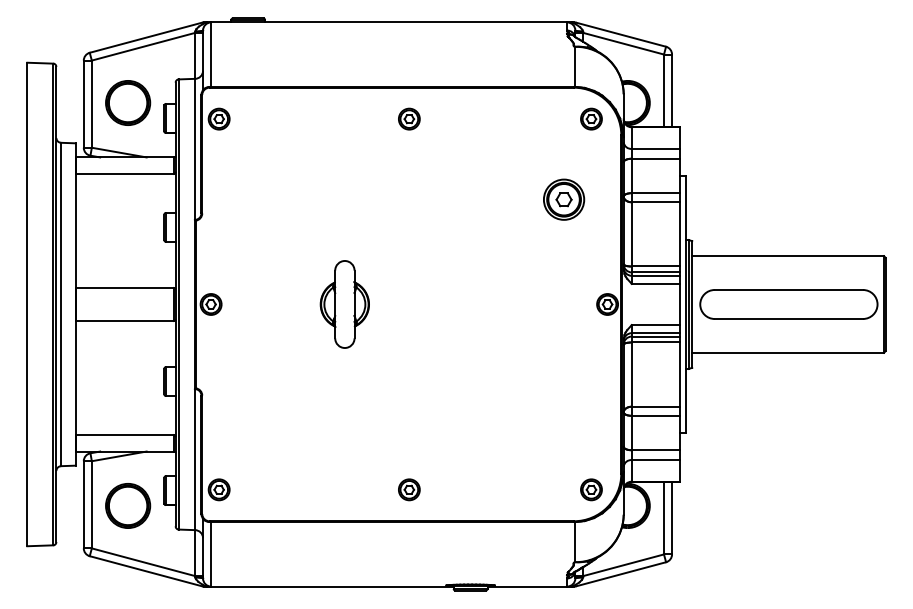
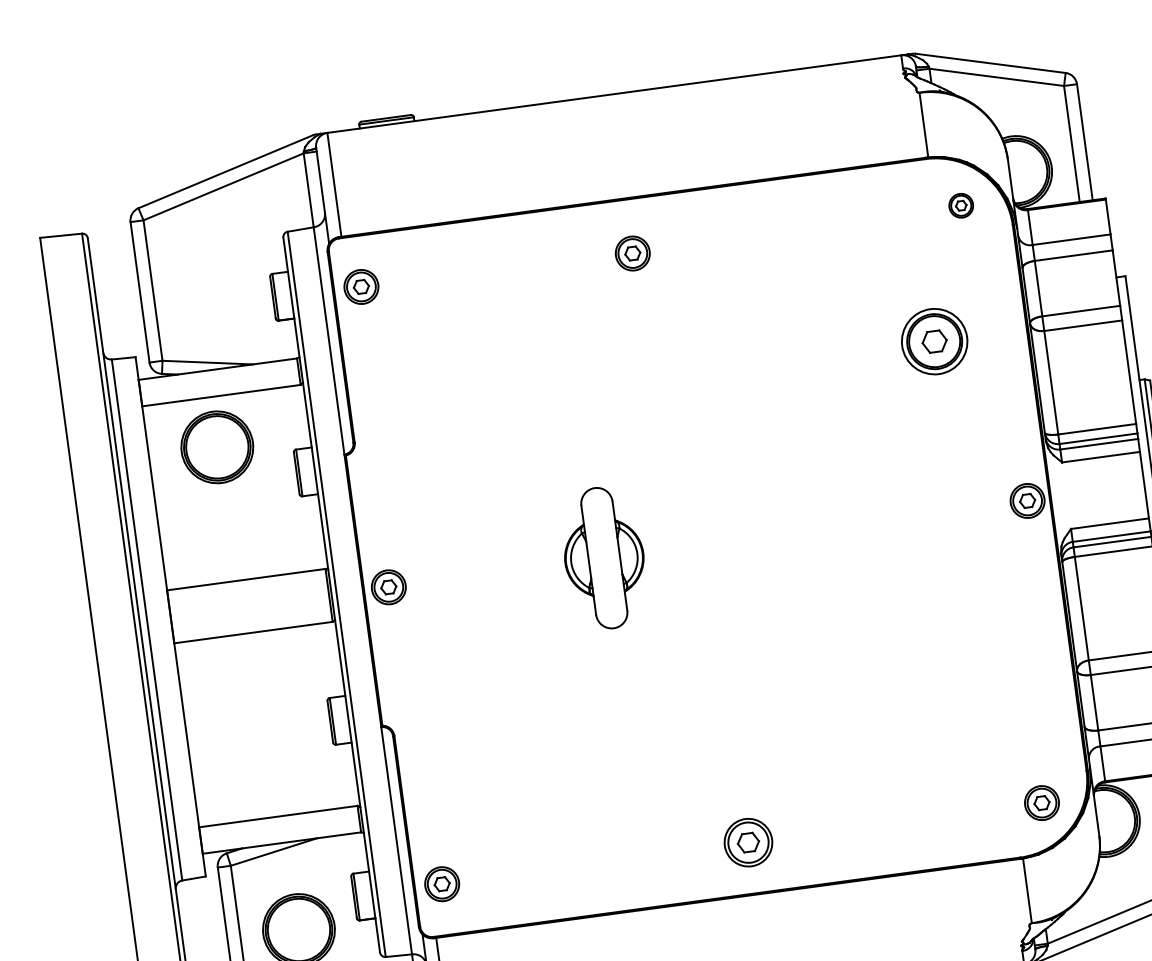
part: (128, 102) -> (217, 446), moved
part: (409, 118) -> (632, 252), moved
part: (591, 118) -> (961, 204), size x0.7
part: (409, 489) -> (748, 842), size x1.4

